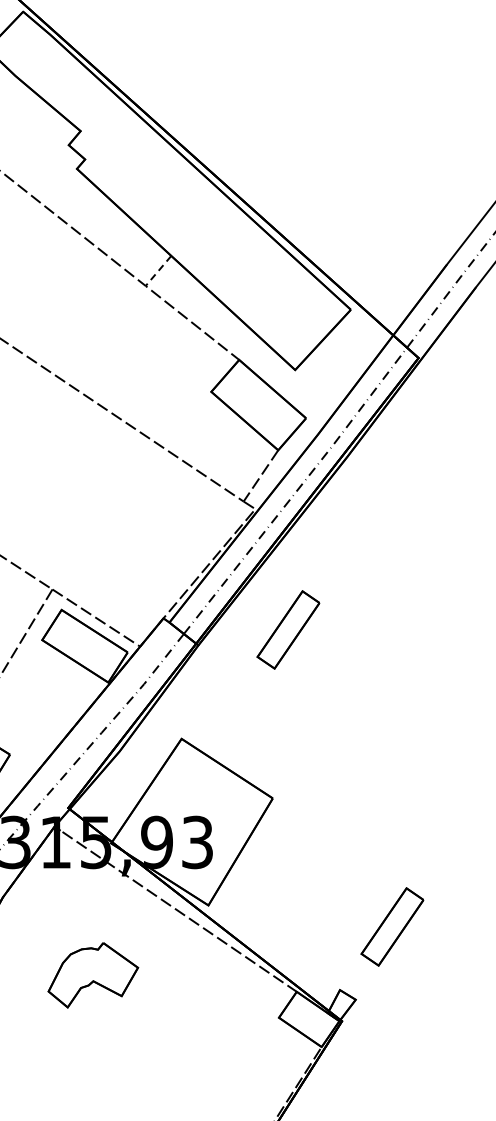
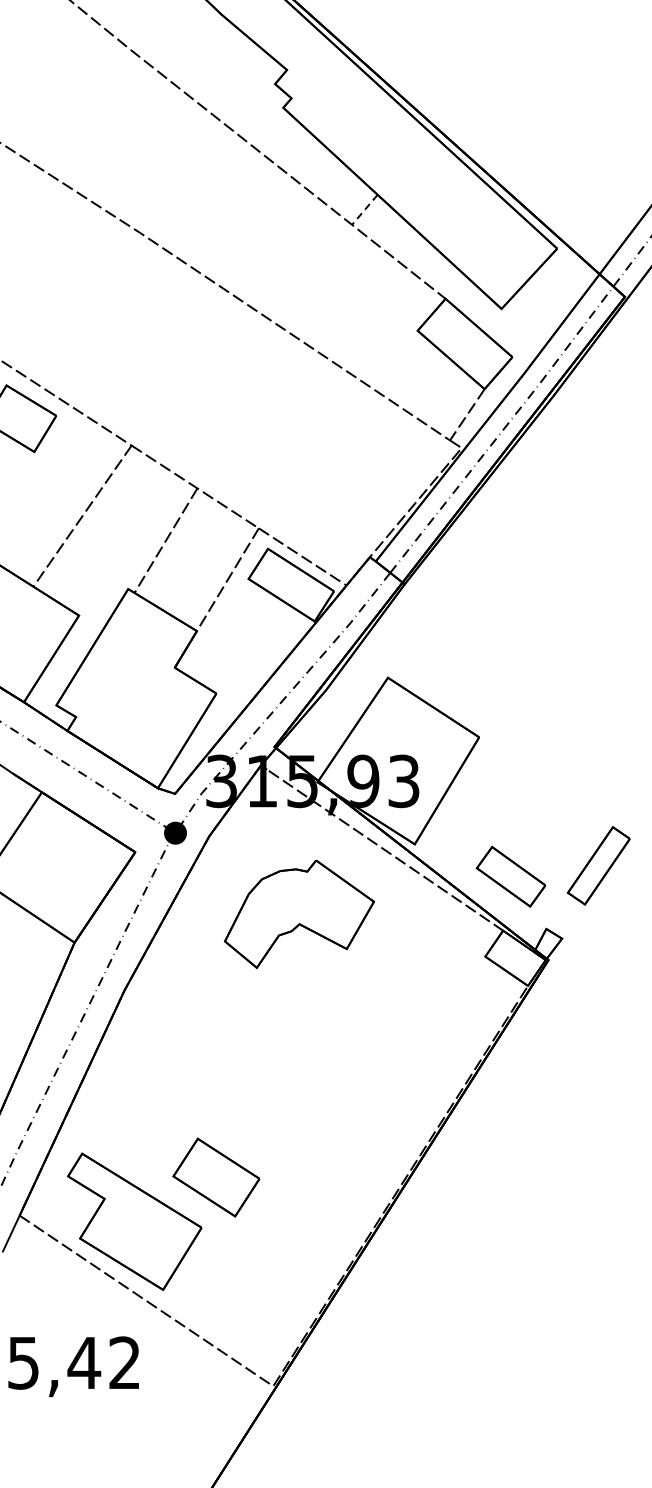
part: (288, 629) -> (494, 568), removed
part: (304, 937) -> (510, 876), added
part: (93, 974) -> (299, 913), size x1.67

